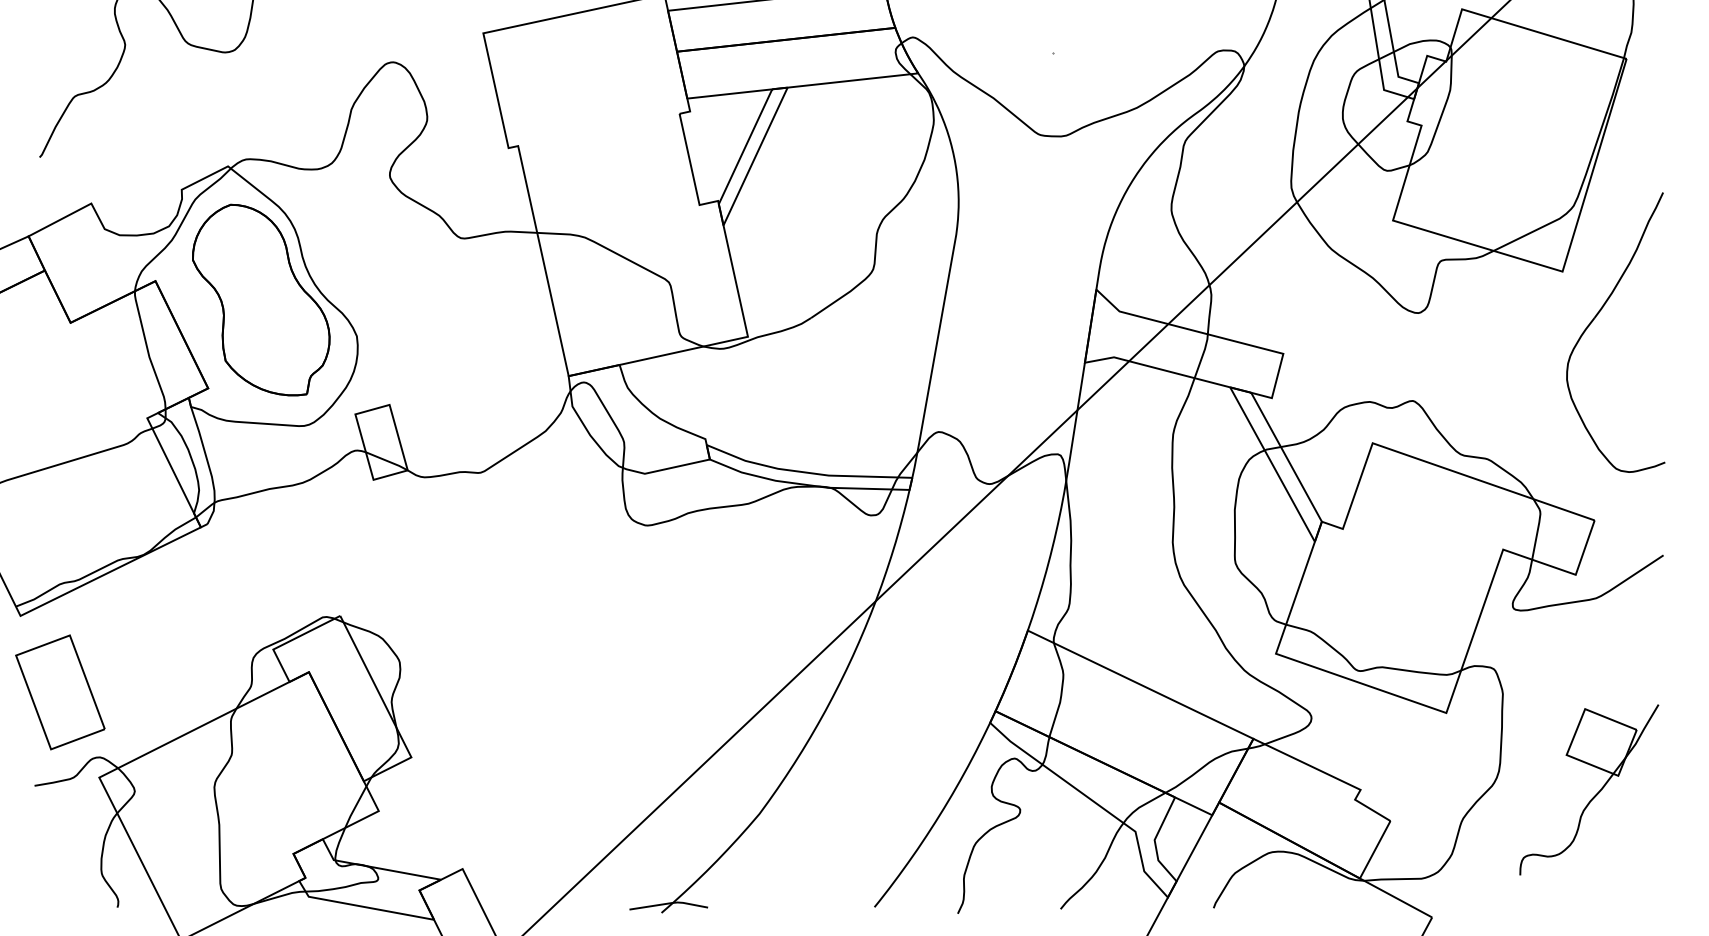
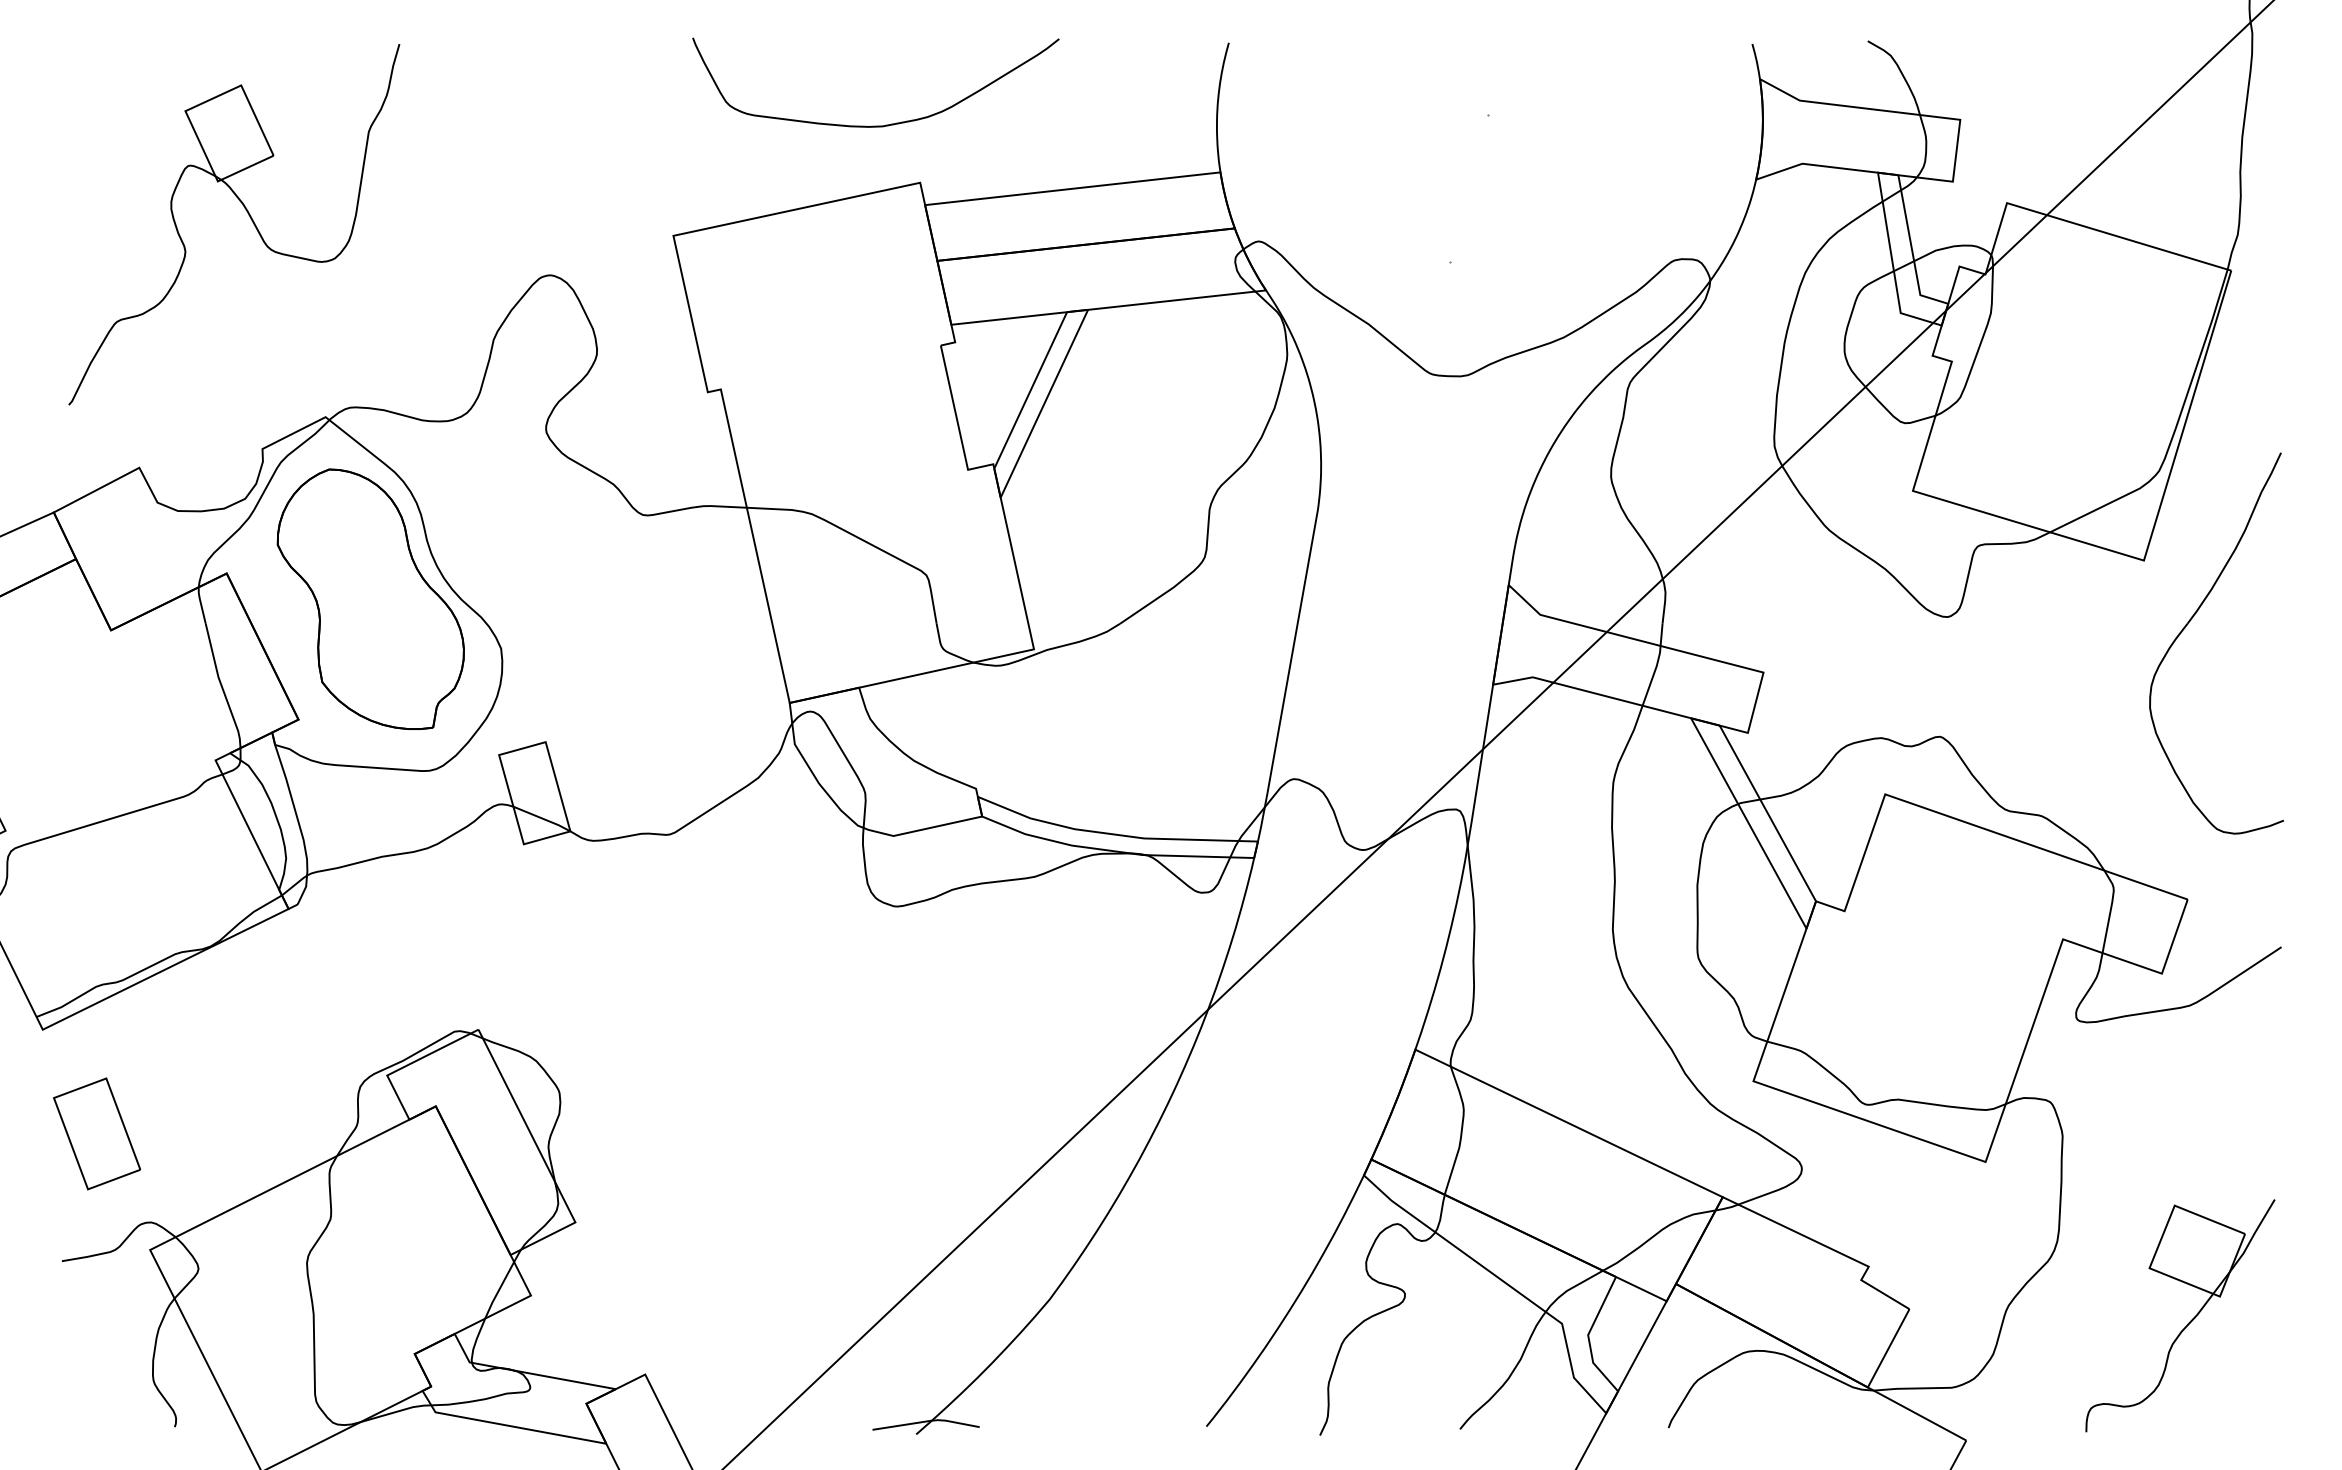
part: (59, 692) -> (96, 1133), size x0.71
part: (1595, 794) -> (2188, 1322), moved

